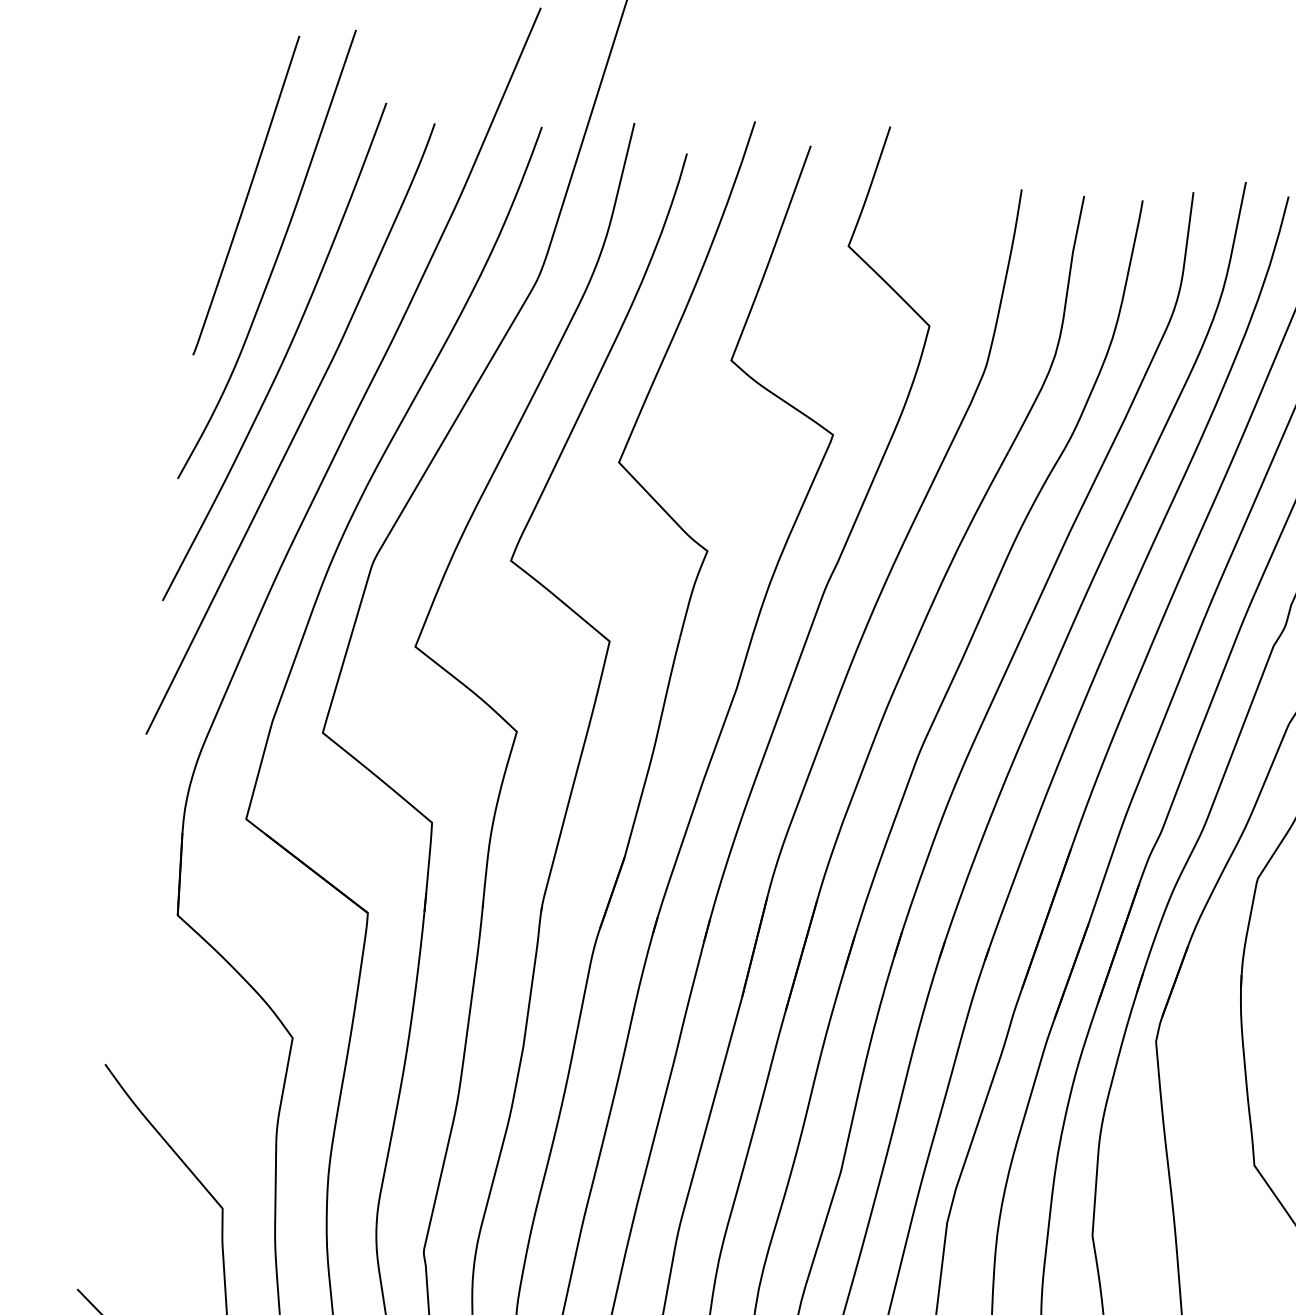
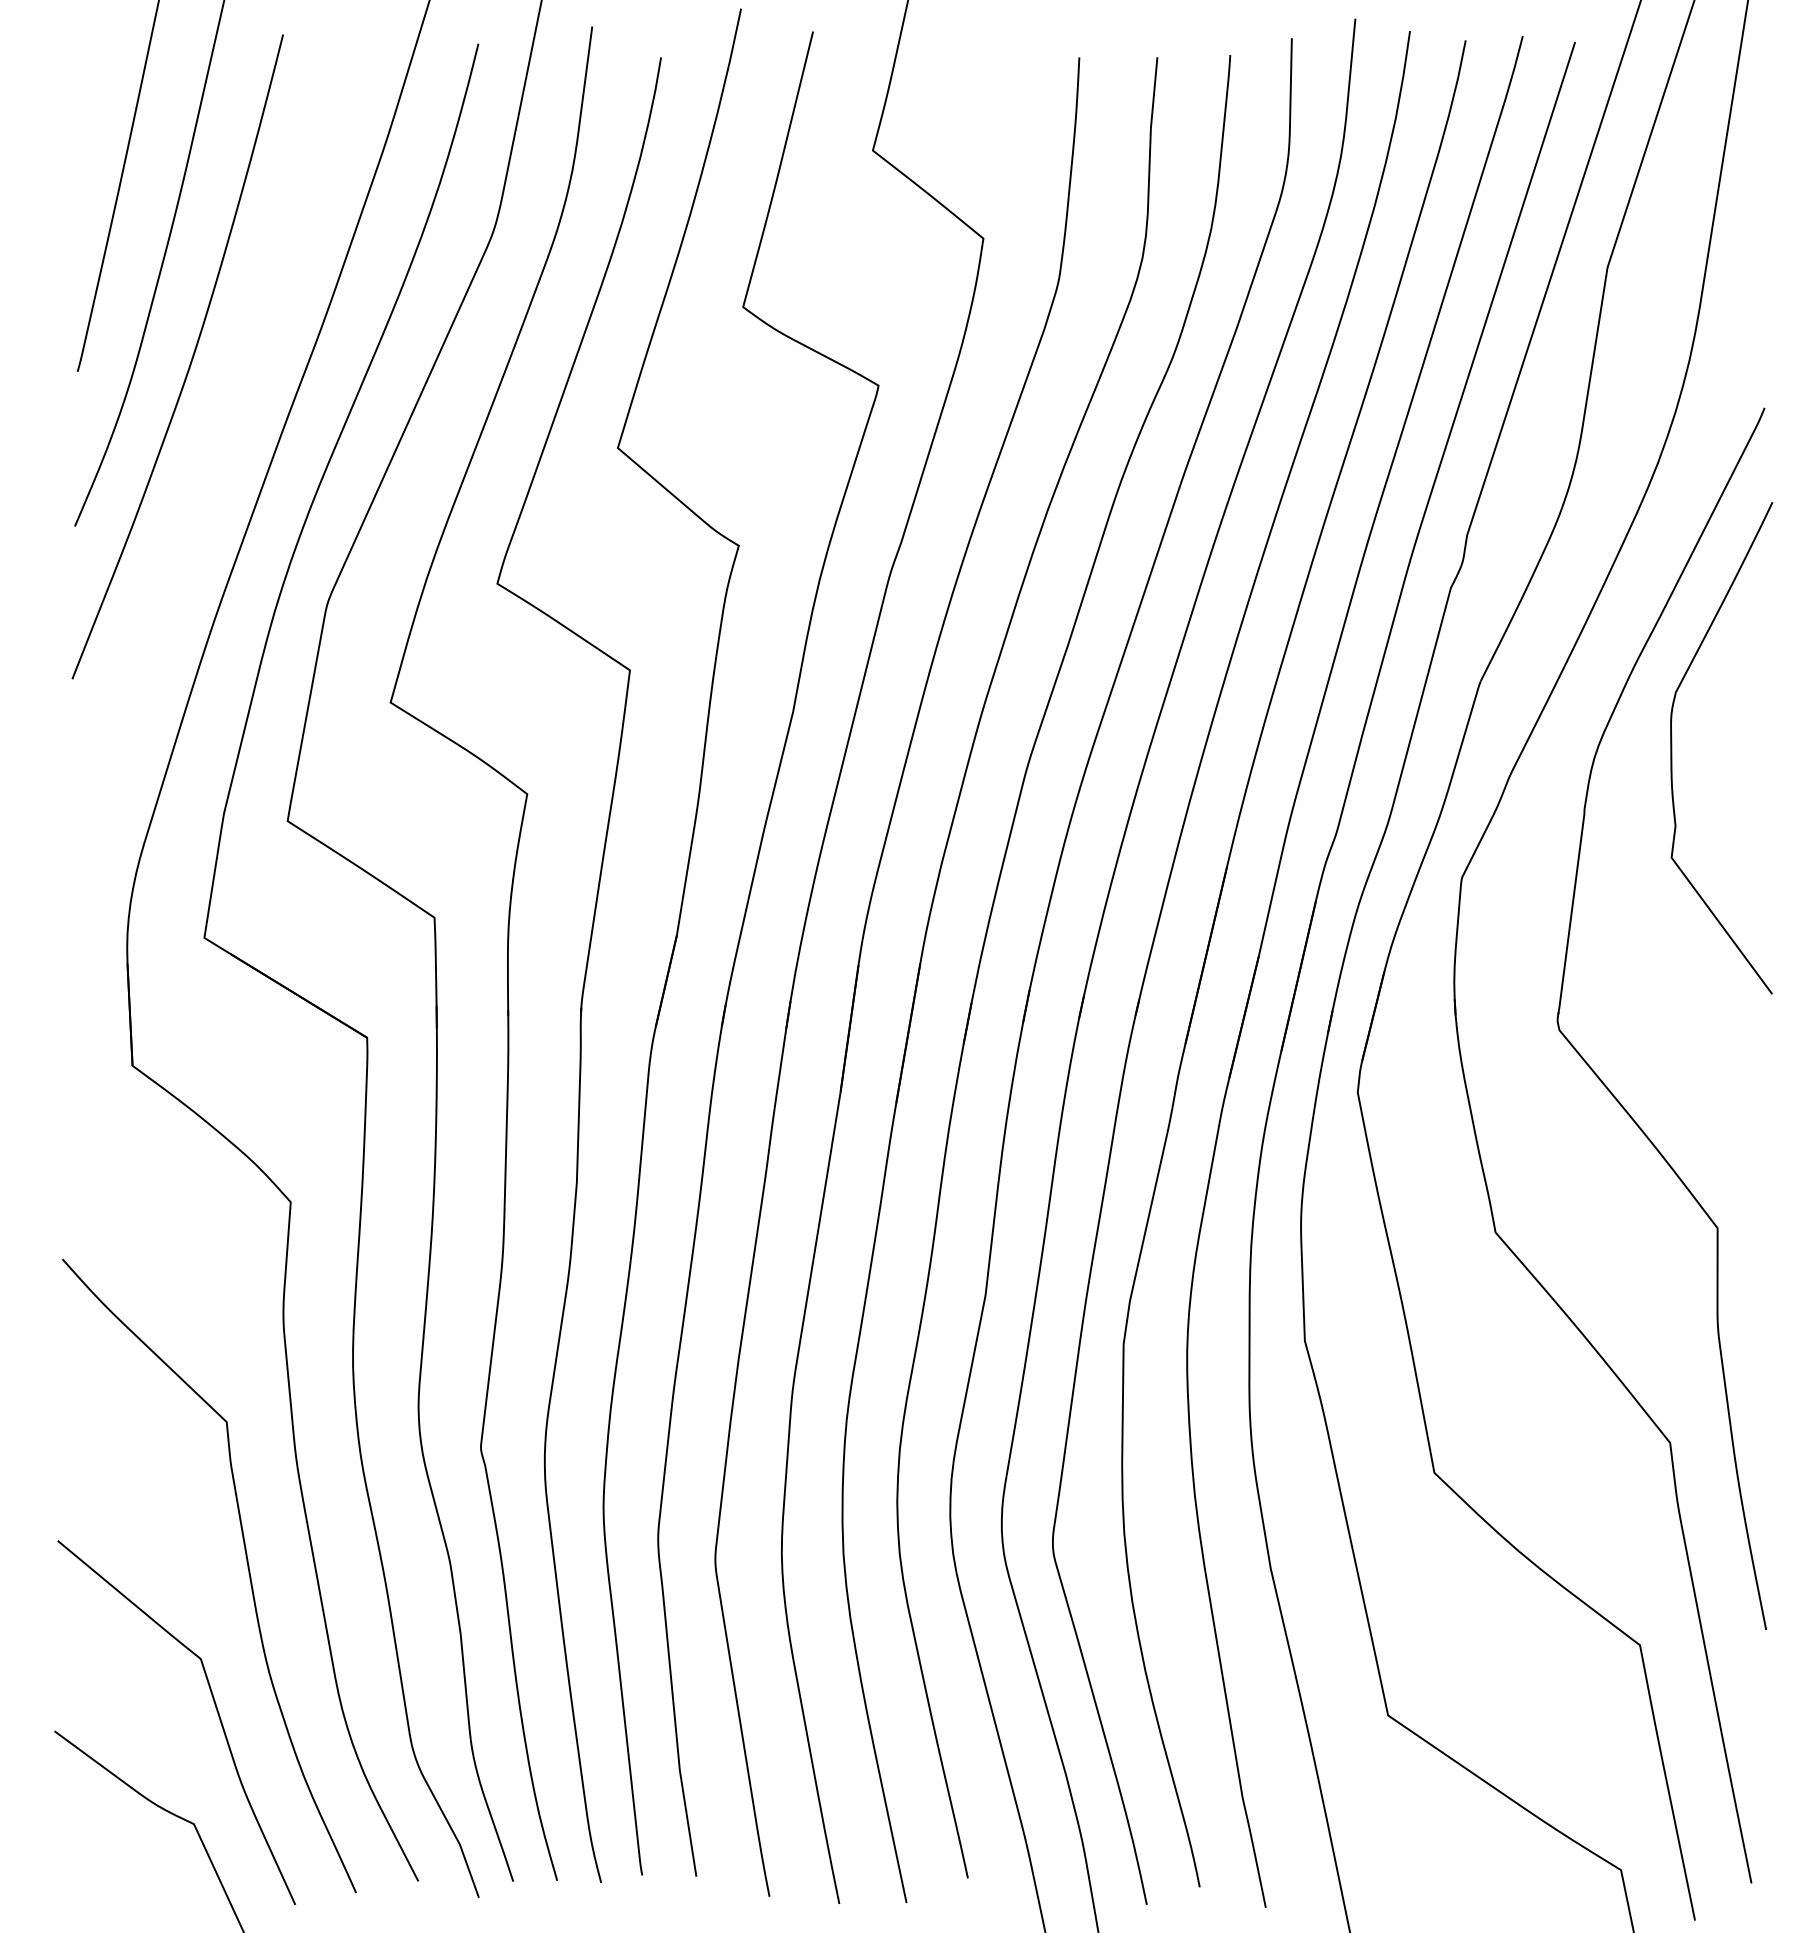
curve: (295, 431) -> (214, 452), removed

